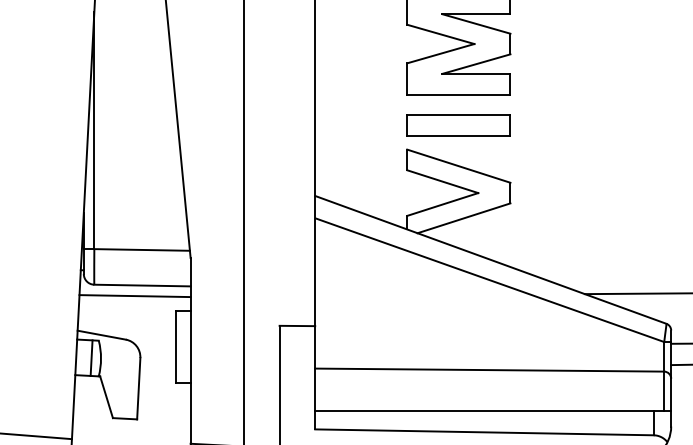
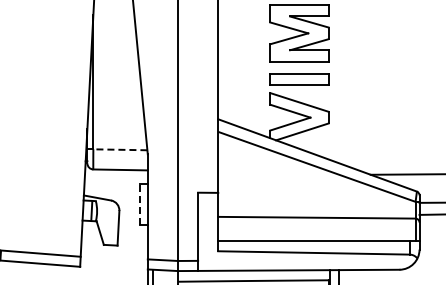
line: (140, 249) -> (119, 149), solid -> dashed
line: (133, 295) -> (115, 175), removed
line: (175, 346) -> (139, 204), solid -> dashed

